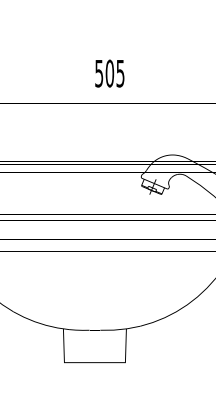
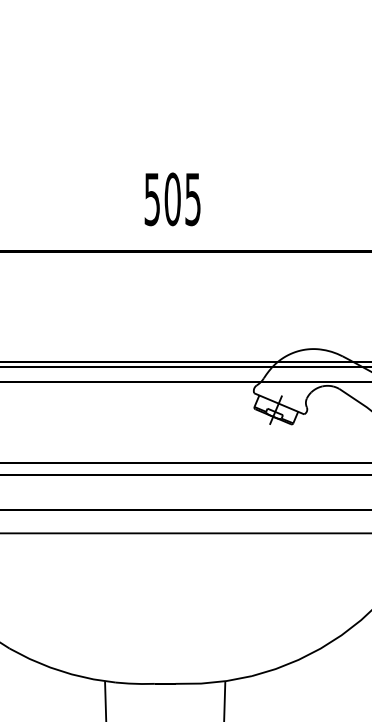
text: (109, 73) -> (171, 199), moved

